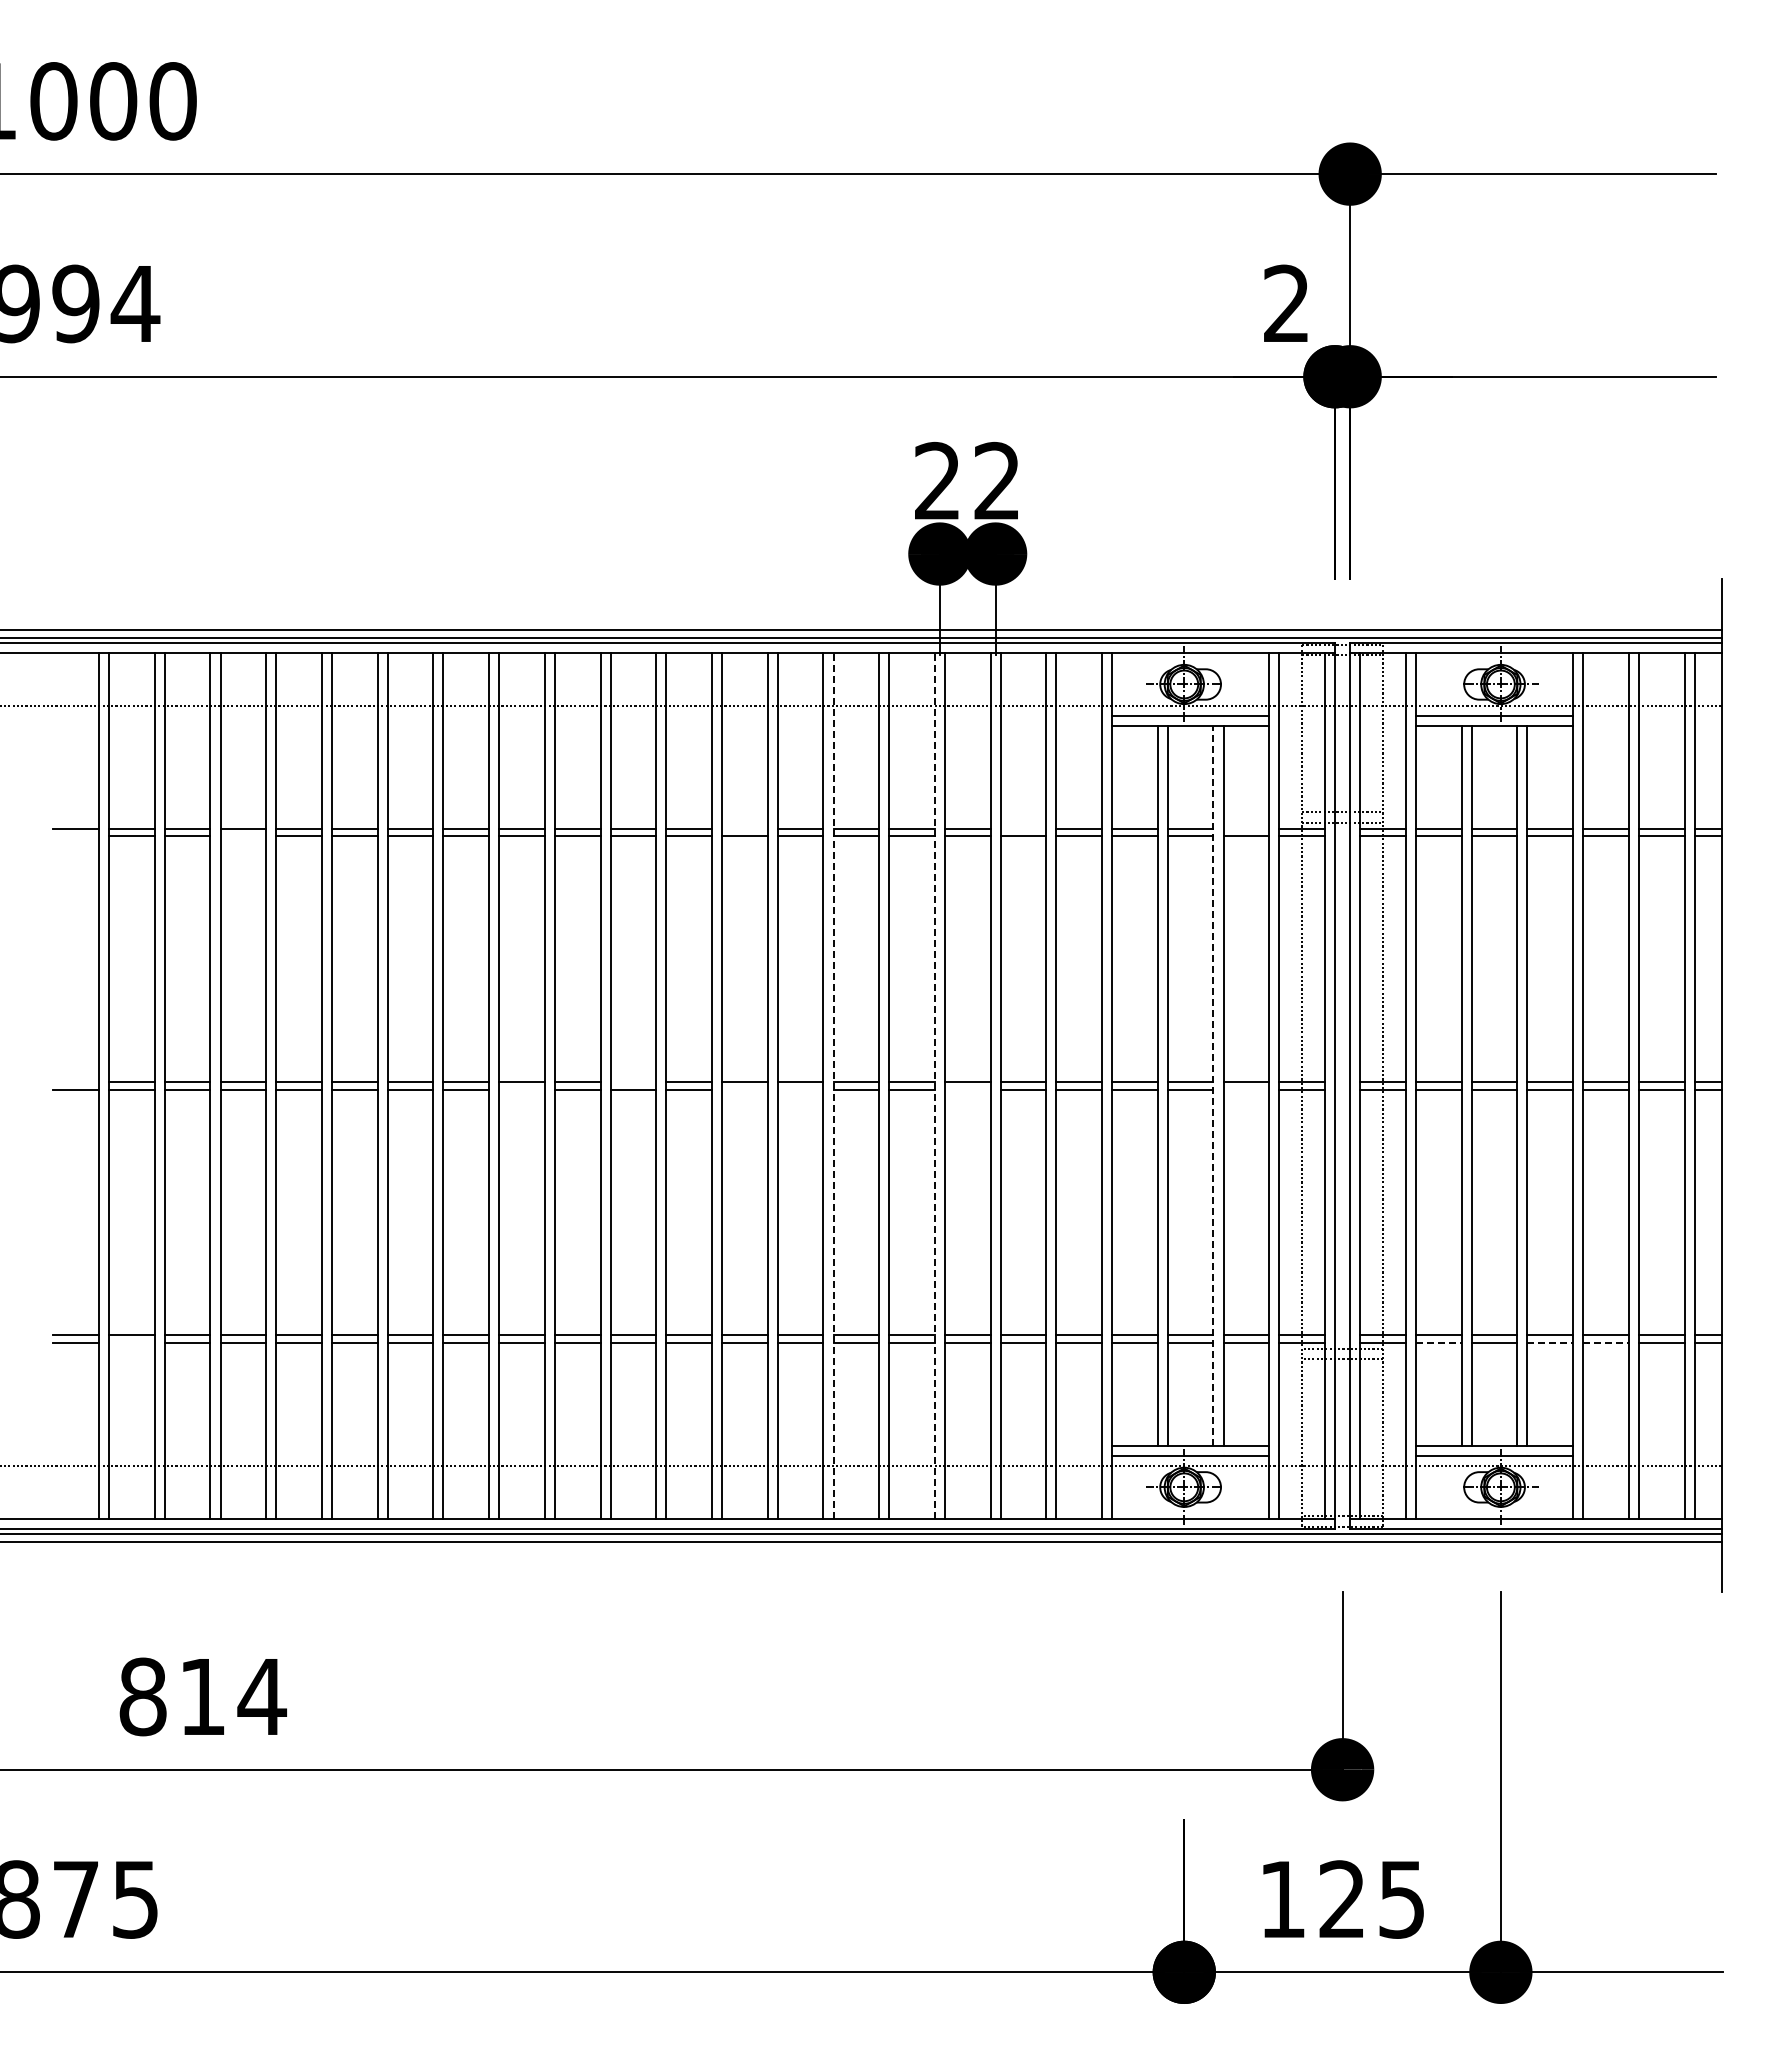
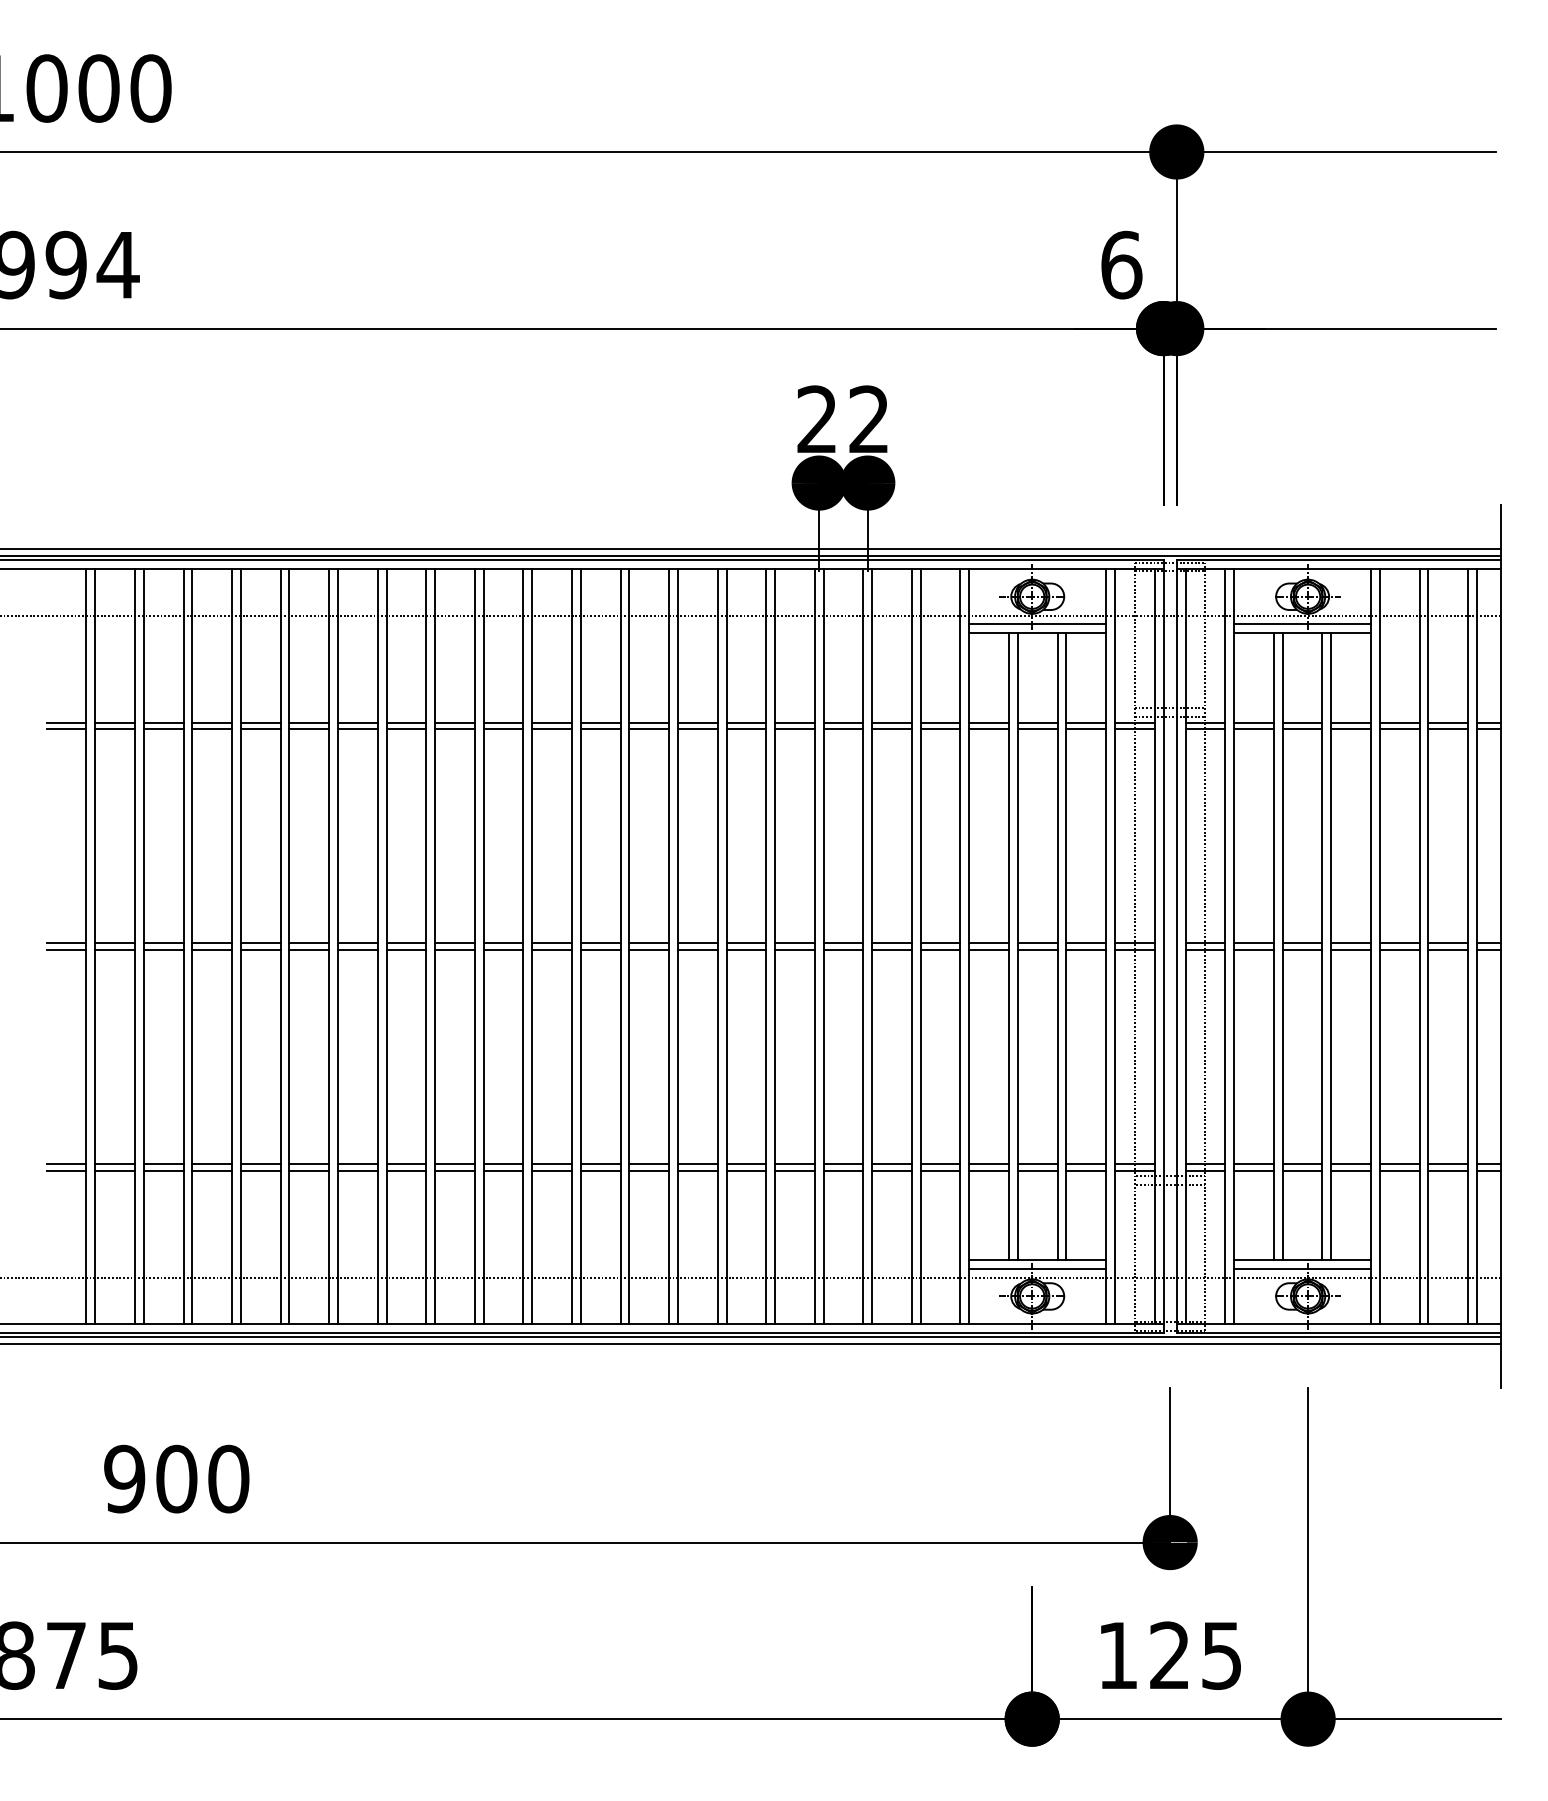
text: (1286, 303) -> (1121, 264), 2 -> 6
line: (744, 828) -> (648, 722), added
line: (1023, 828) -> (892, 722), added
line: (1246, 828) -> (1086, 722), added
line: (76, 836) -> (66, 729), added
line: (243, 836) -> (212, 729), added
line: (76, 1082) -> (66, 943), added
line: (633, 1082) -> (552, 943), added
line: (833, 1085) -> (726, 946), dashed -> solid
line: (934, 1085) -> (814, 946), dashed -> solid
line: (1213, 1085) -> (1057, 946), dashed -> solid
line: (521, 1089) -> (454, 949), added
line: (744, 1089) -> (648, 949), added
line: (800, 1089) -> (697, 949), added
line: (967, 1089) -> (843, 949), added
line: (1246, 1089) -> (1086, 949), added
line: (131, 1342) -> (114, 1170), added
line: (1438, 1342) -> (1253, 1170), dashed -> solid
line: (1550, 1342) -> (1351, 1170), dashed -> solid
line: (1605, 1342) -> (1399, 1170), dashed -> solid
text: (203, 1696) -> (177, 1478), 814 -> 900

